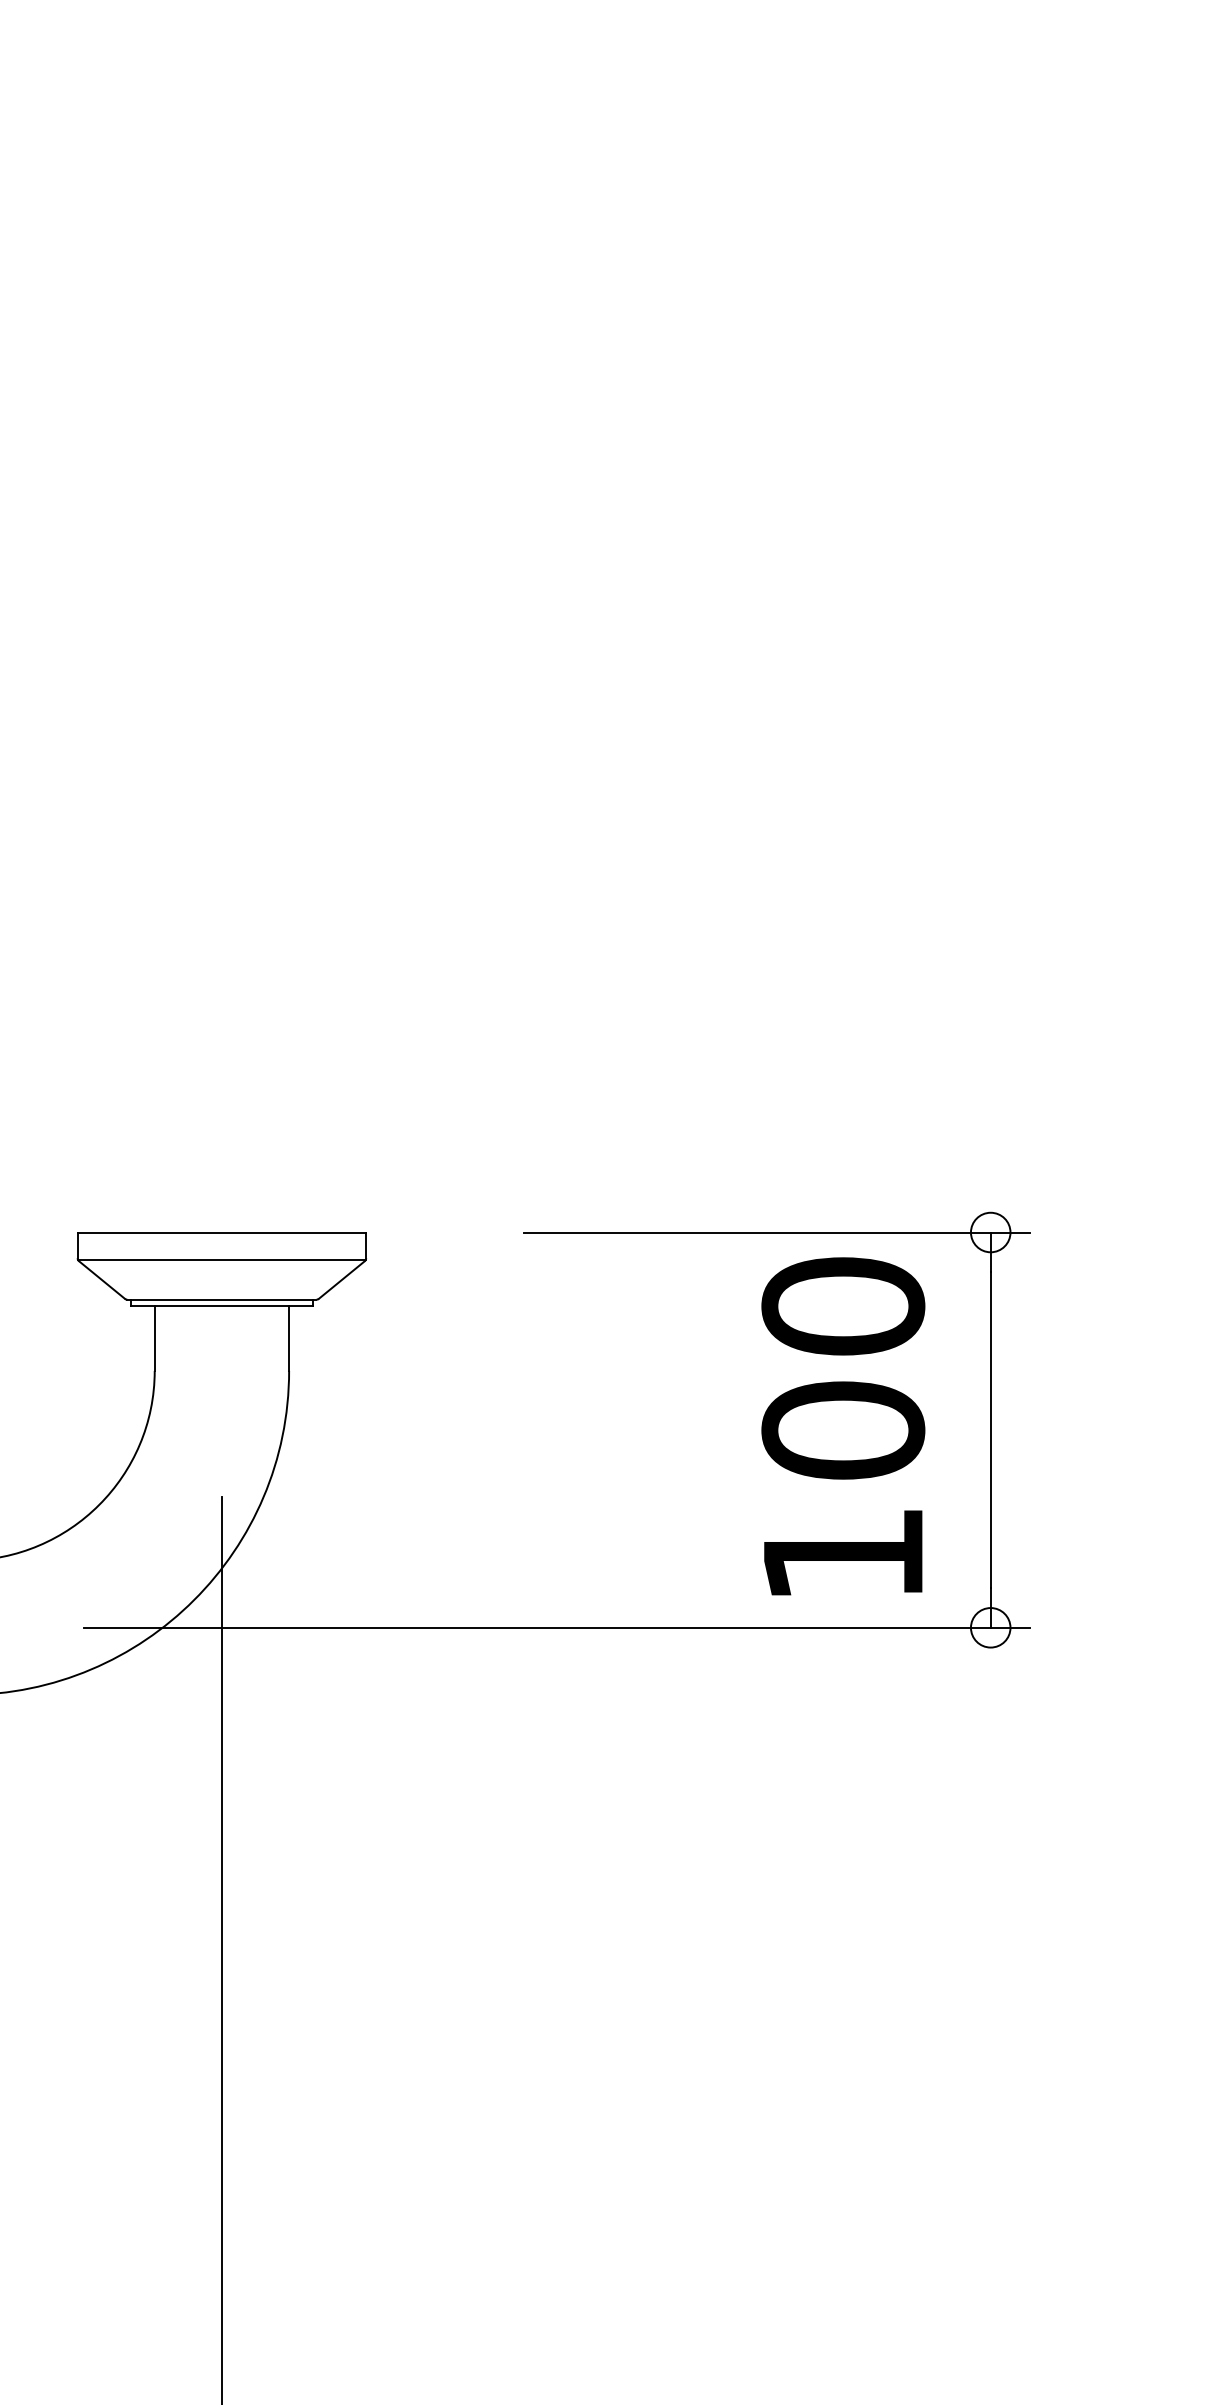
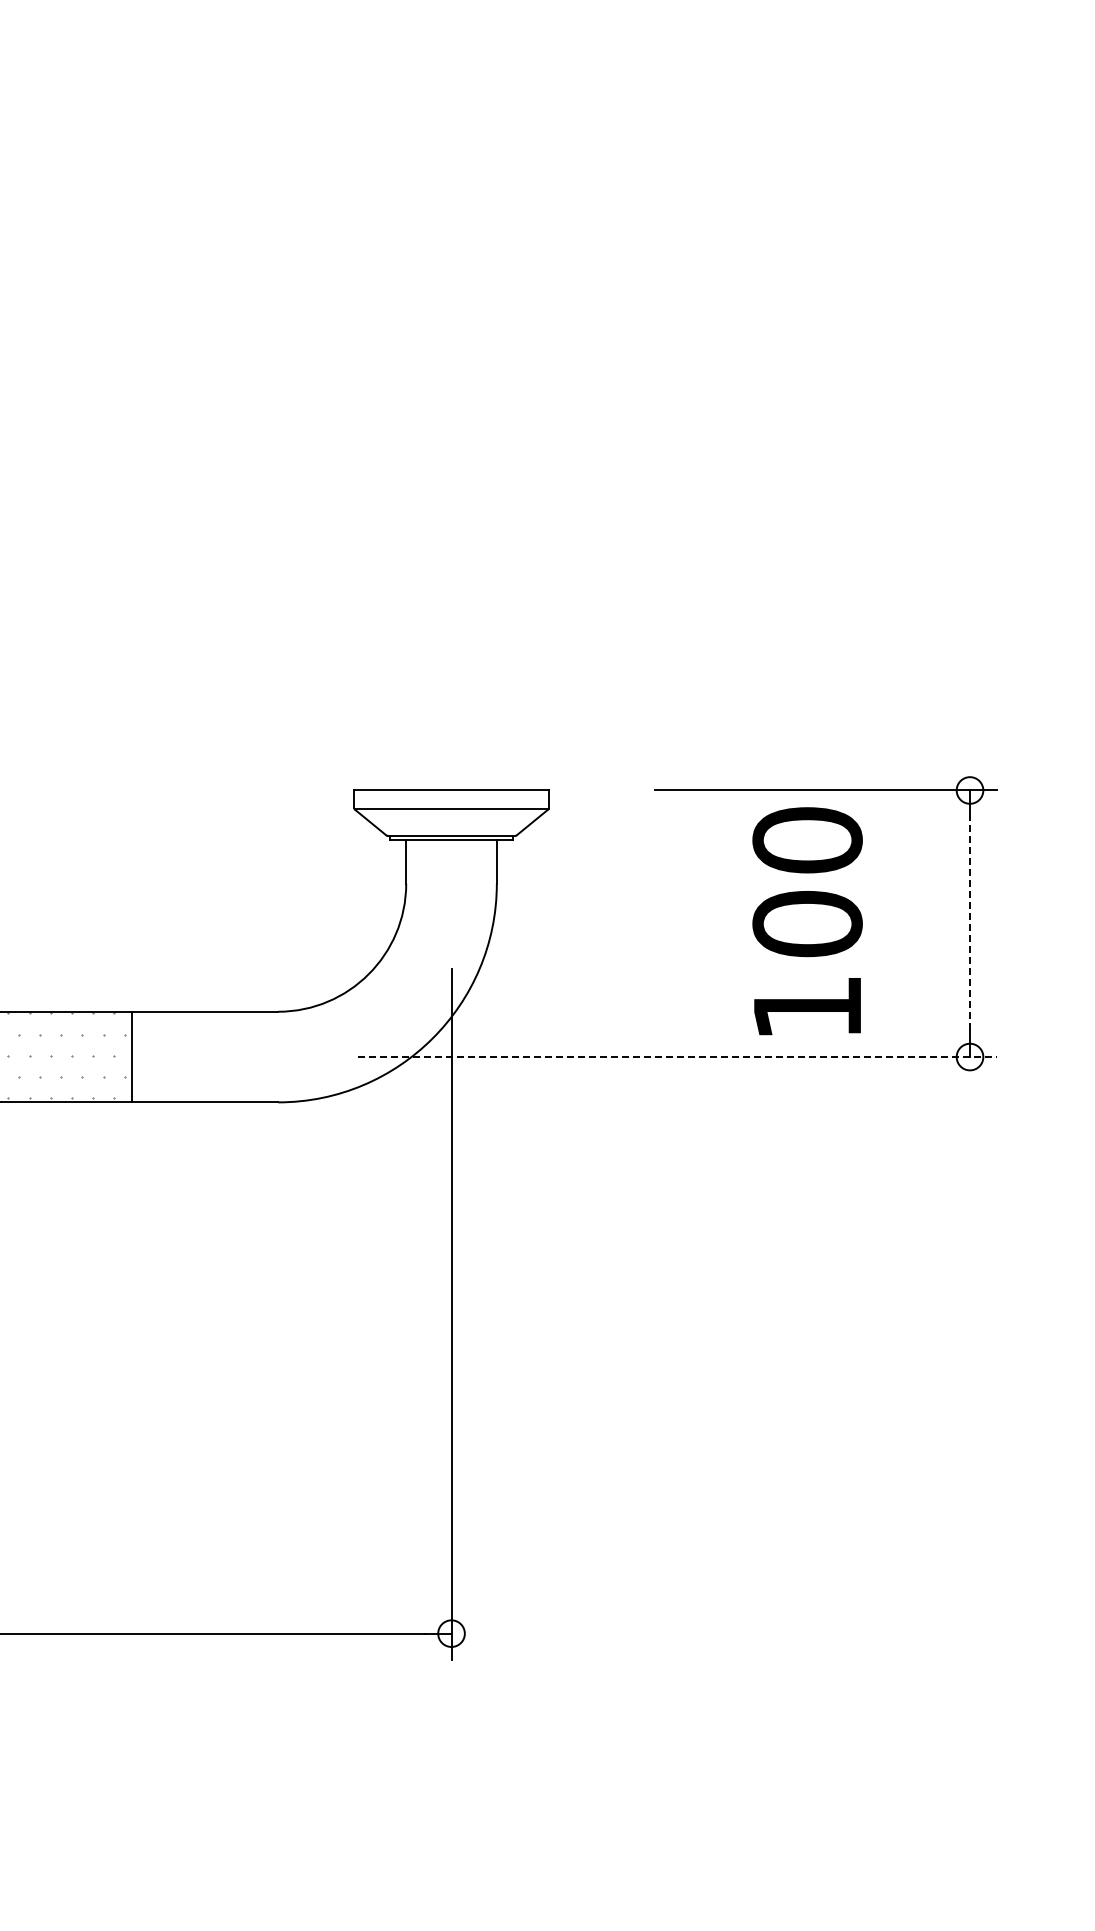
text: (843, 1426) -> (807, 921), moved
line: (991, 1429) -> (970, 923), solid -> dashed
line: (556, 1628) -> (677, 1057), solid -> dashed

